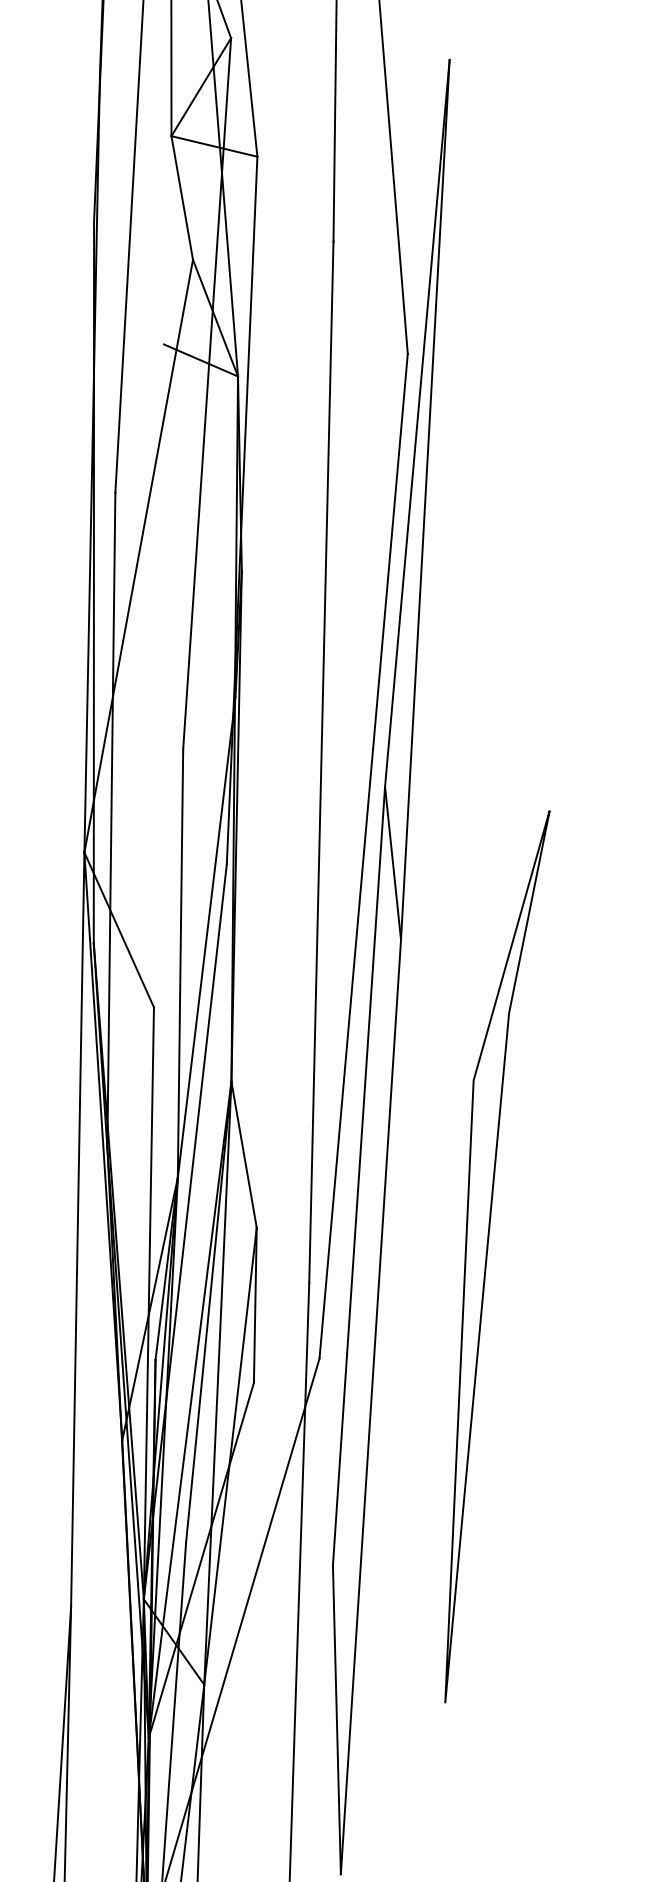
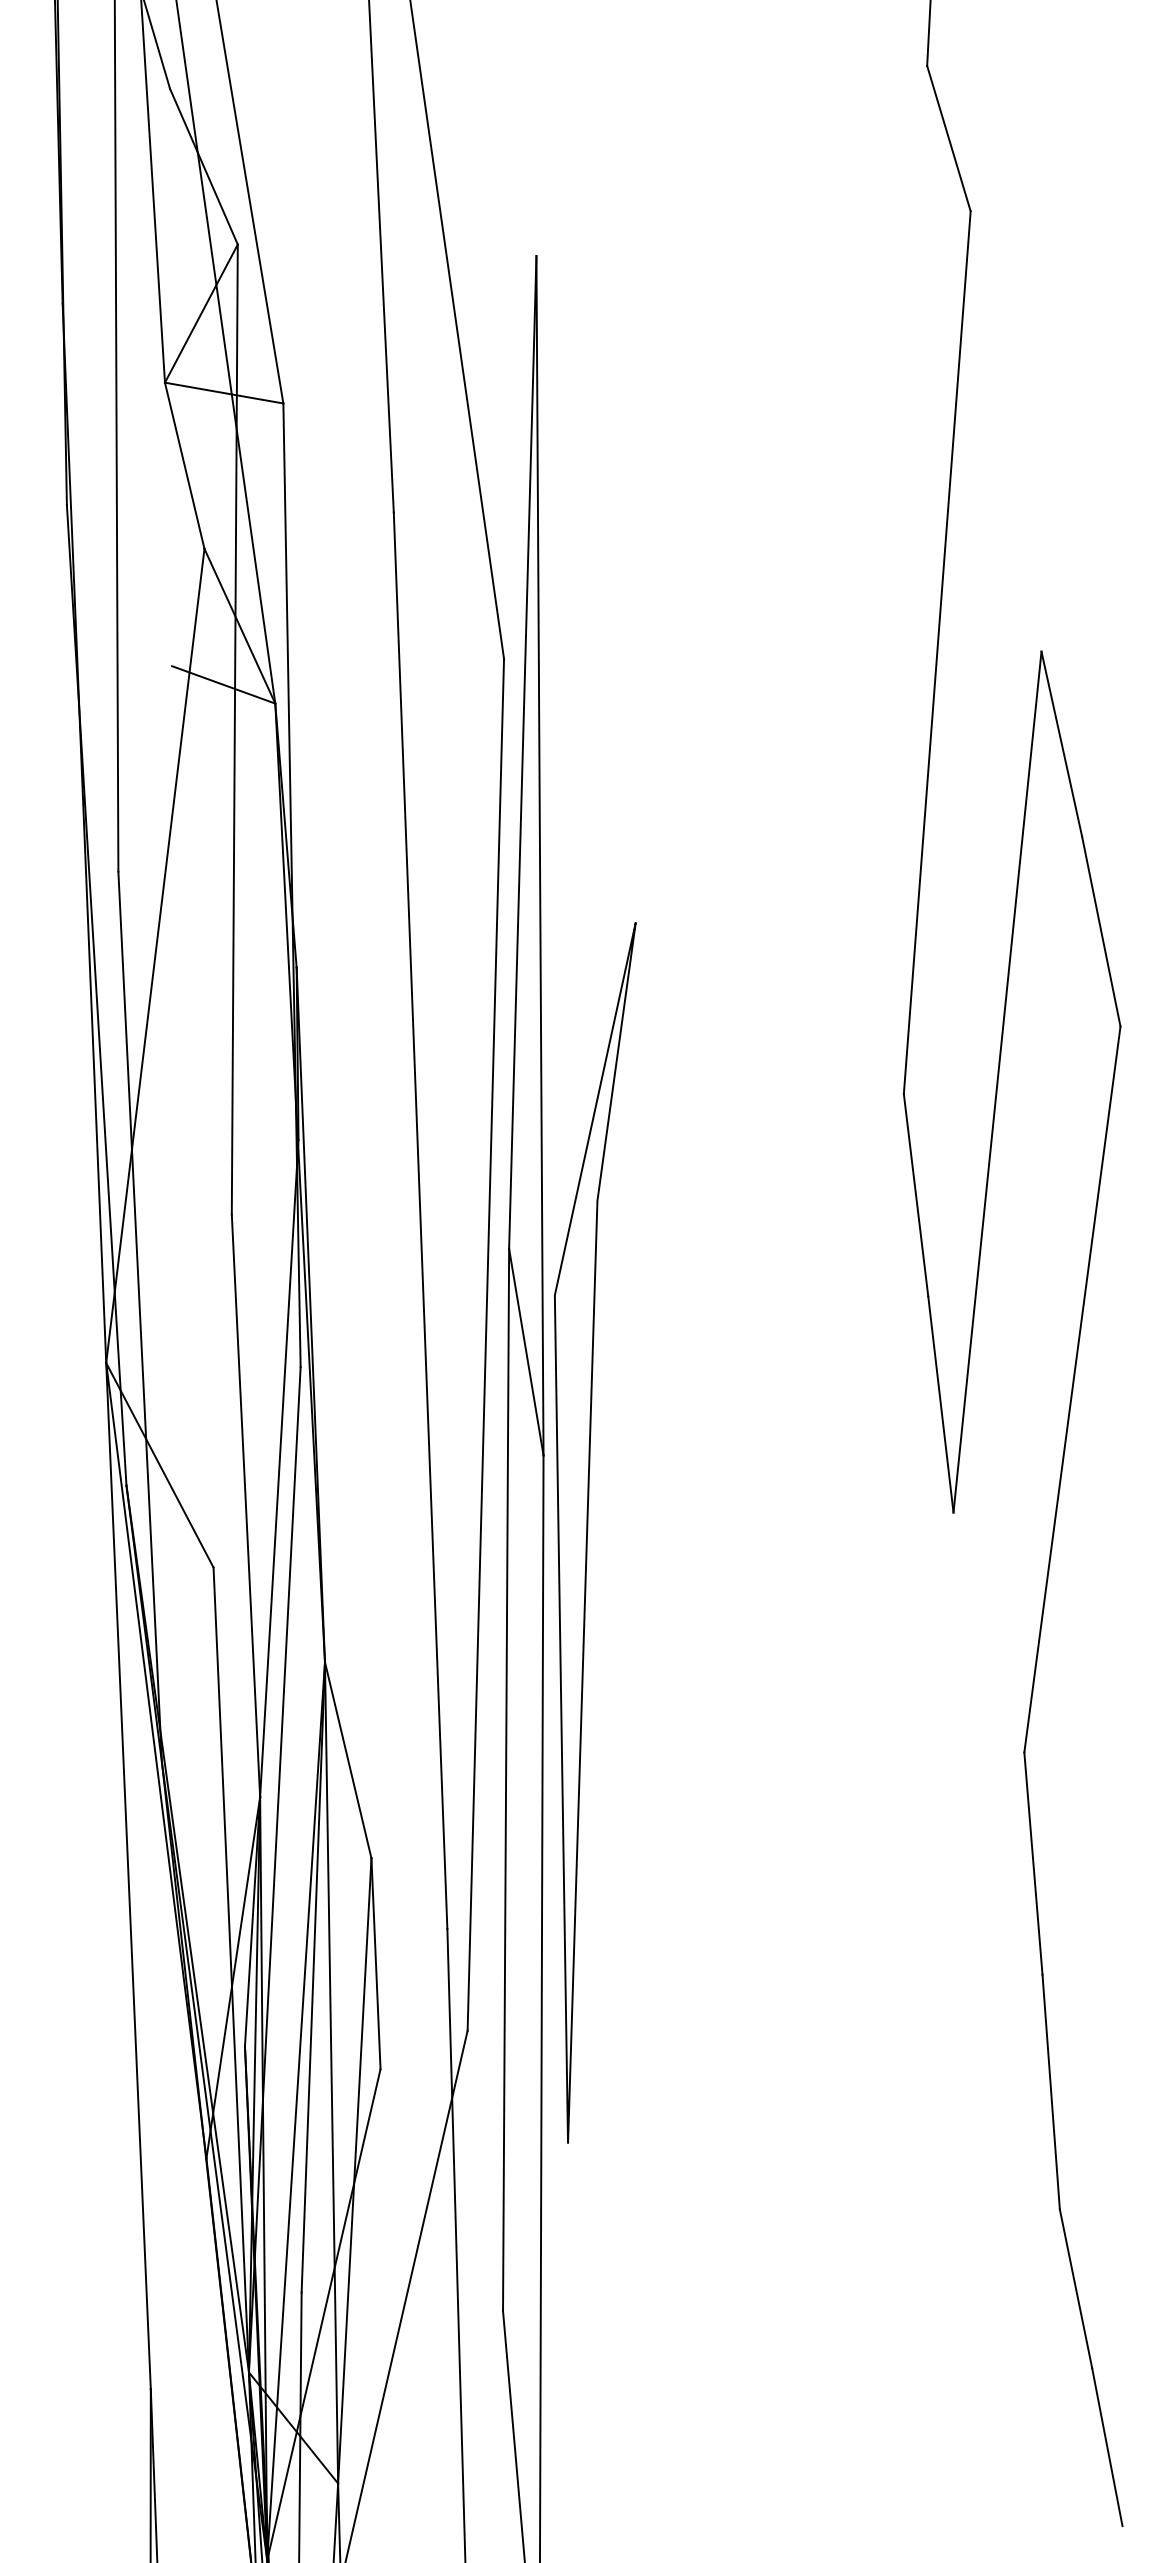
part: (487, 1254) -> (588, 1530), moved

